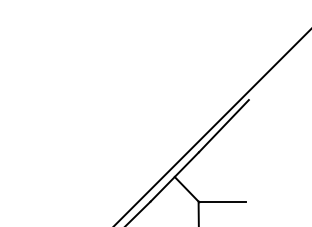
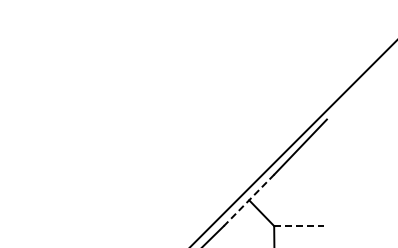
line: (174, 177) -> (248, 200), solid -> dashed
line: (222, 201) -> (299, 226), solid -> dashed

